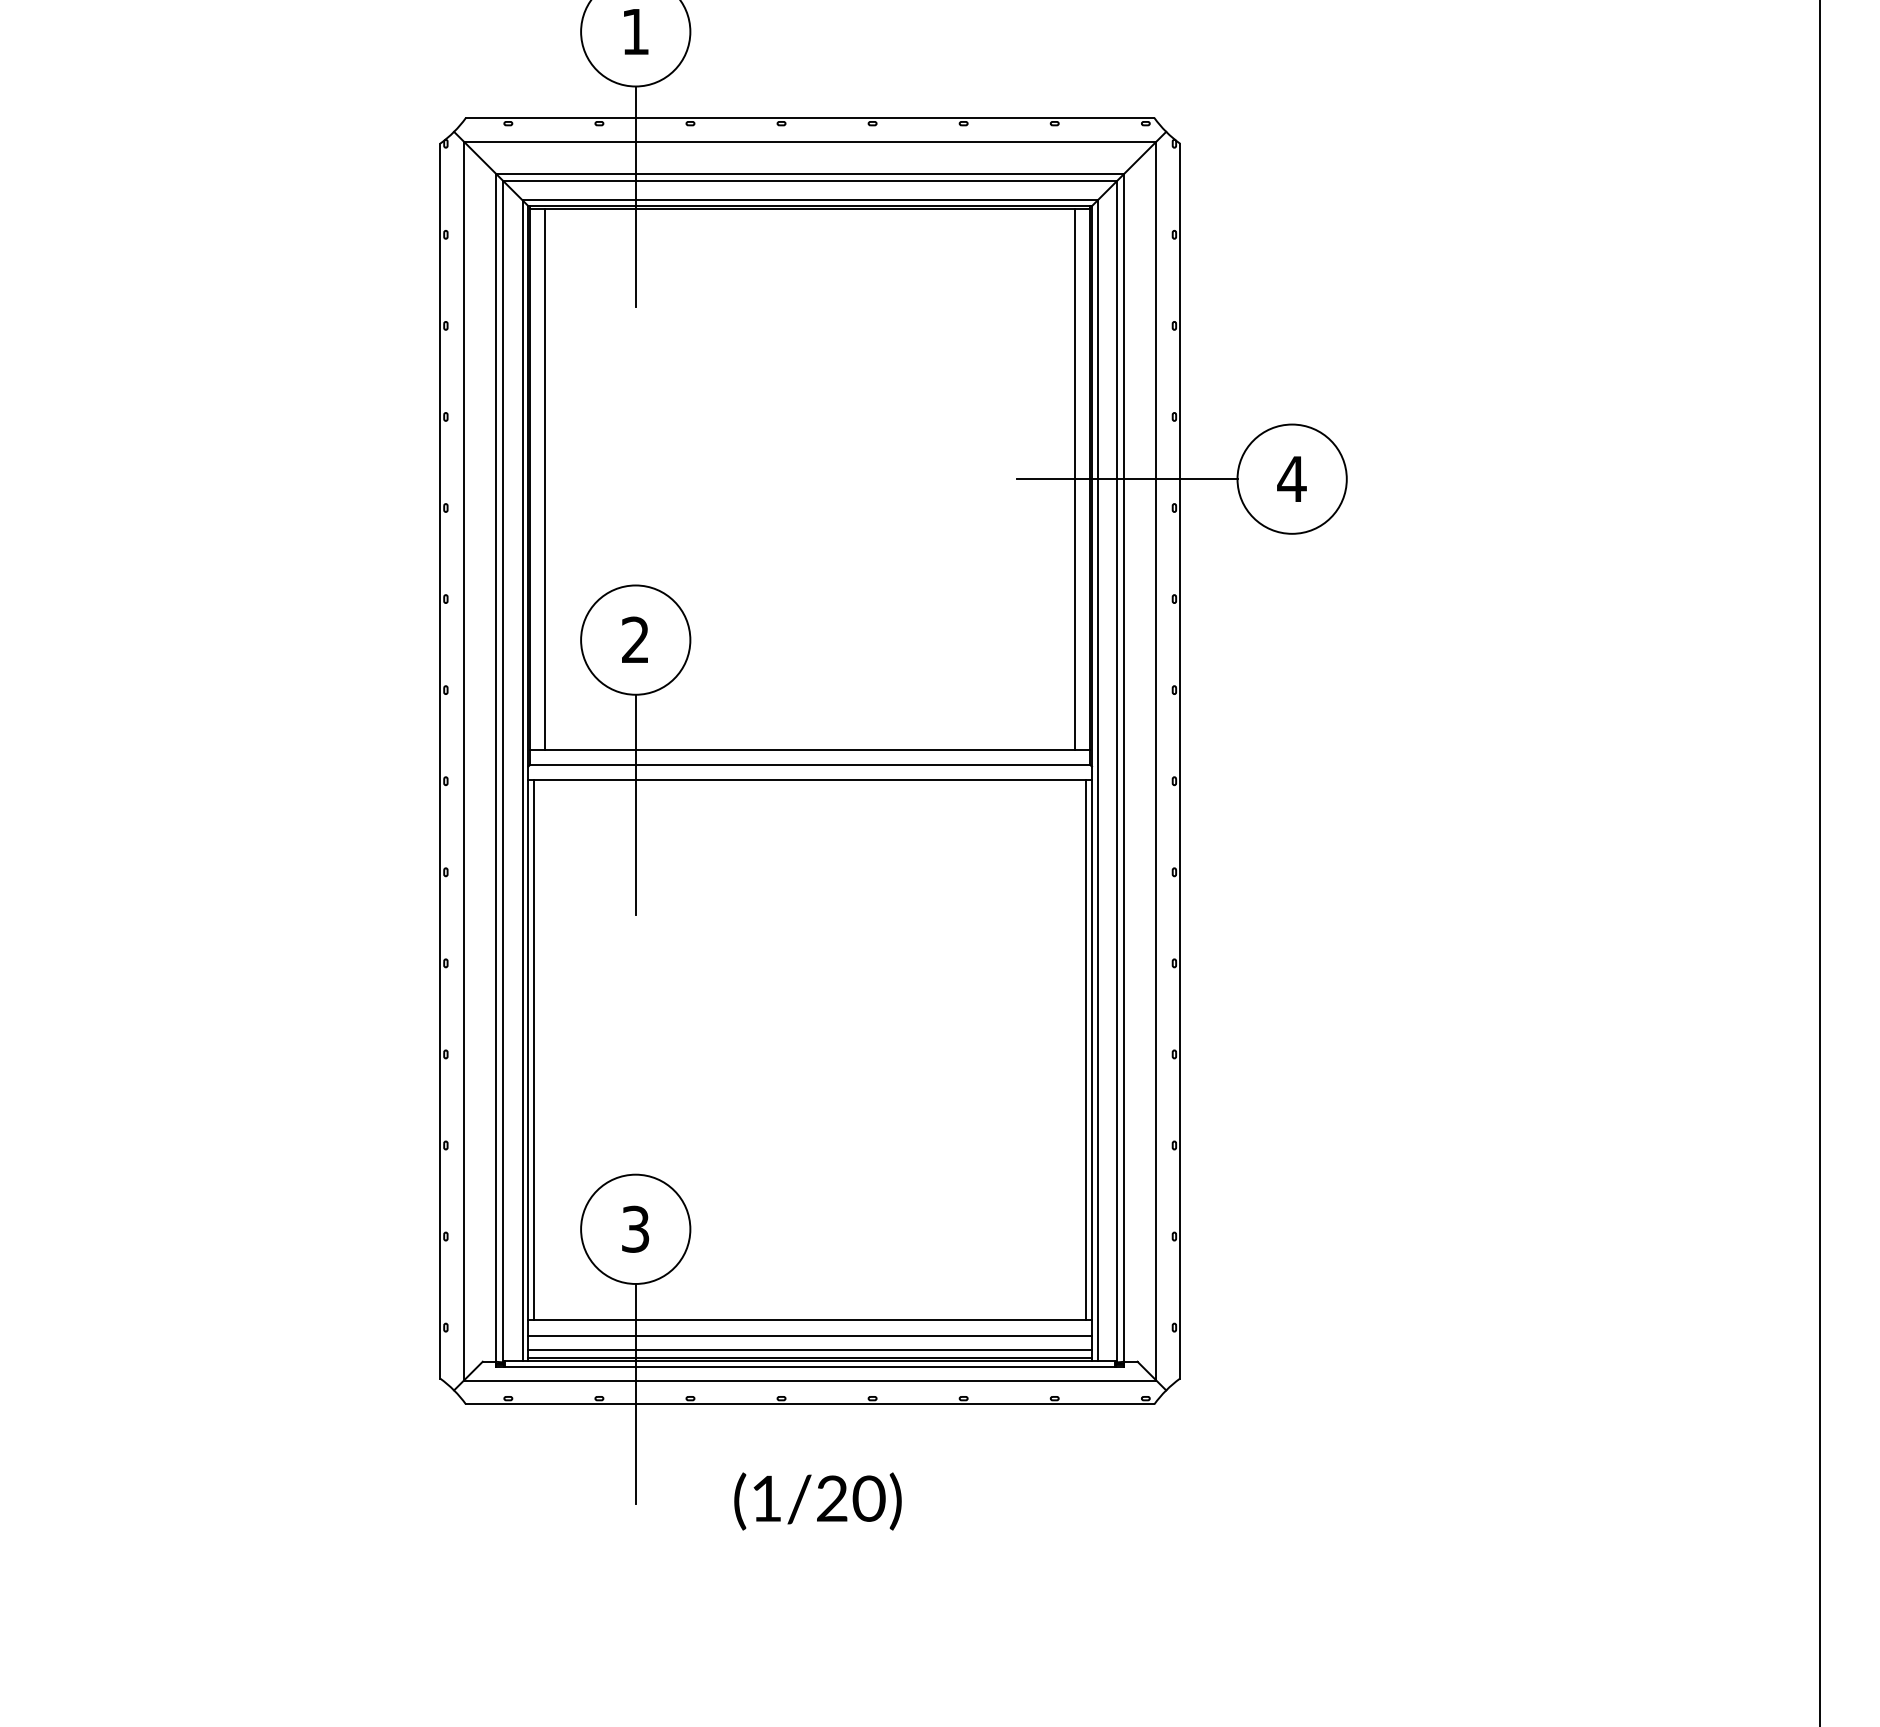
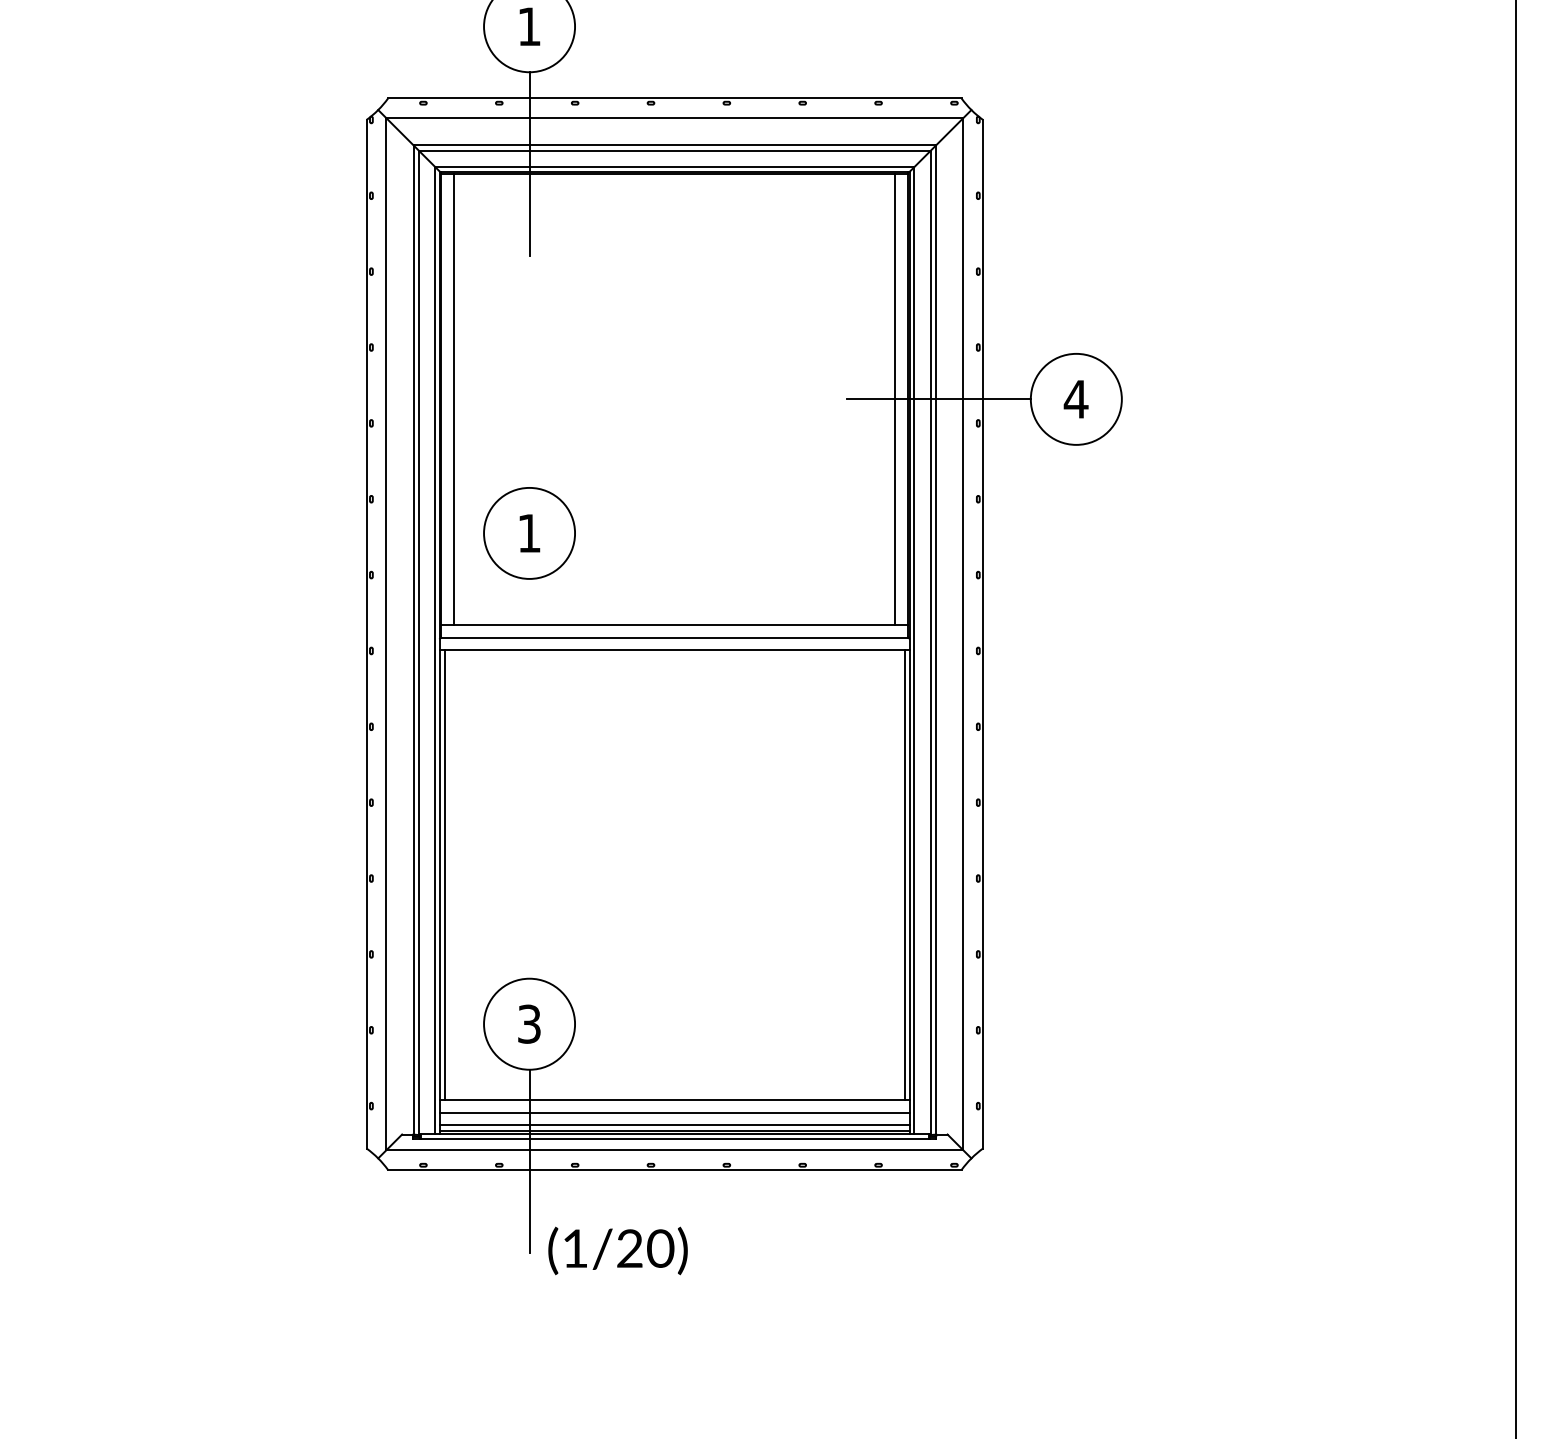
text: (635, 639) -> (529, 532), 2 -> 1
line: (635, 804) -> (529, 670), removed
text: (817, 1501) -> (617, 1250), moved

